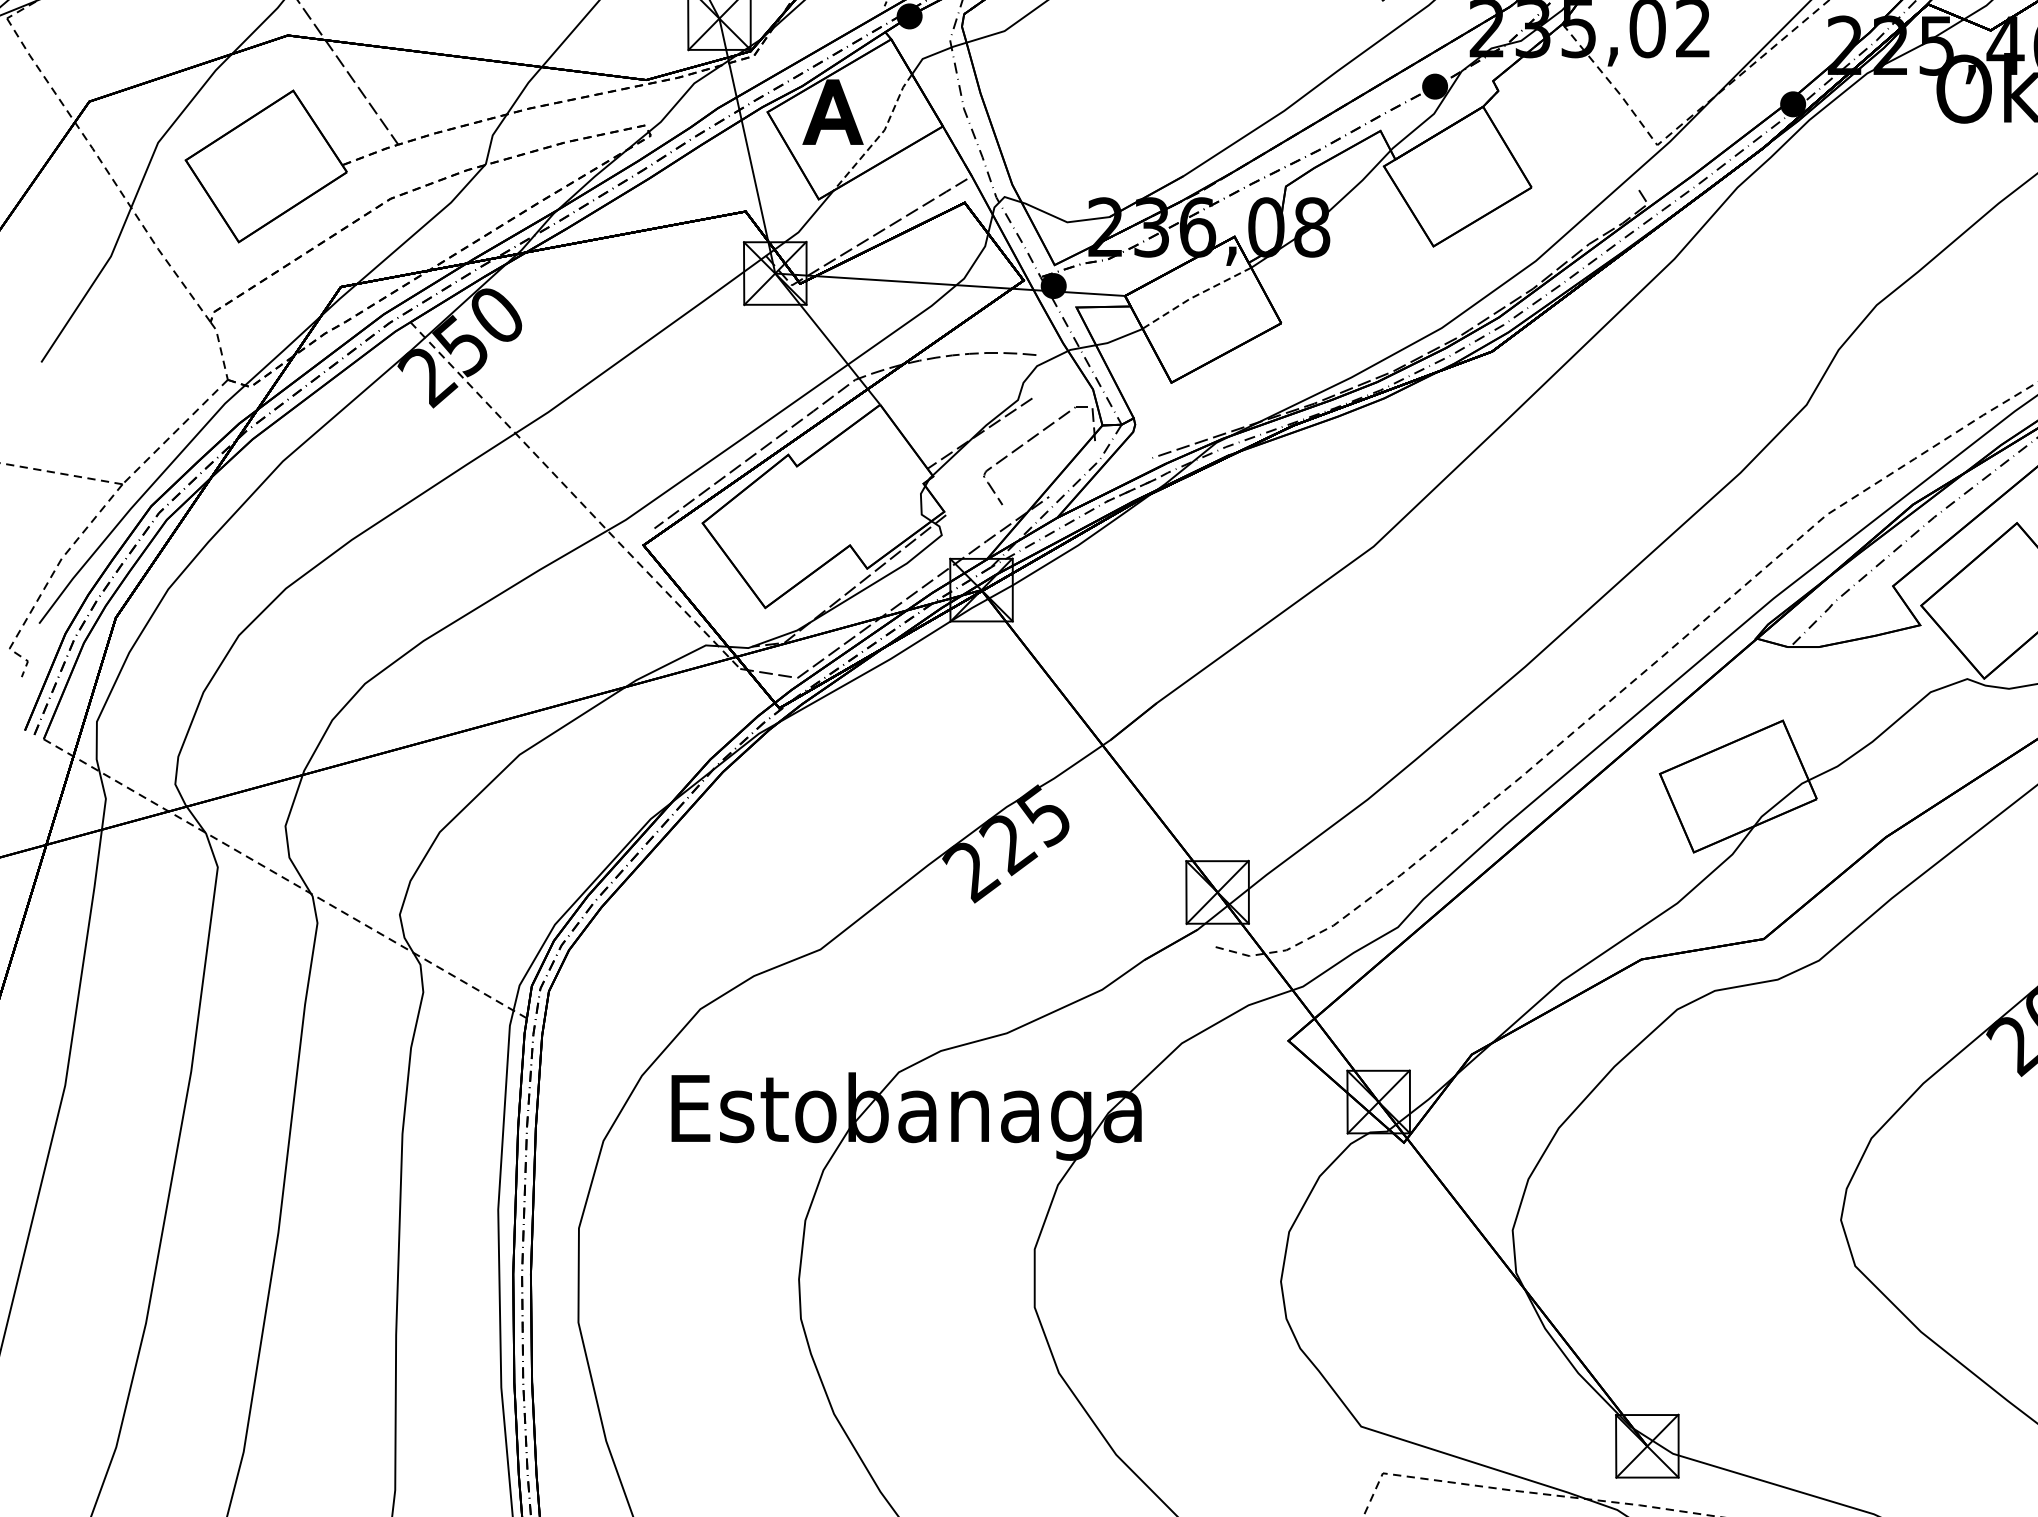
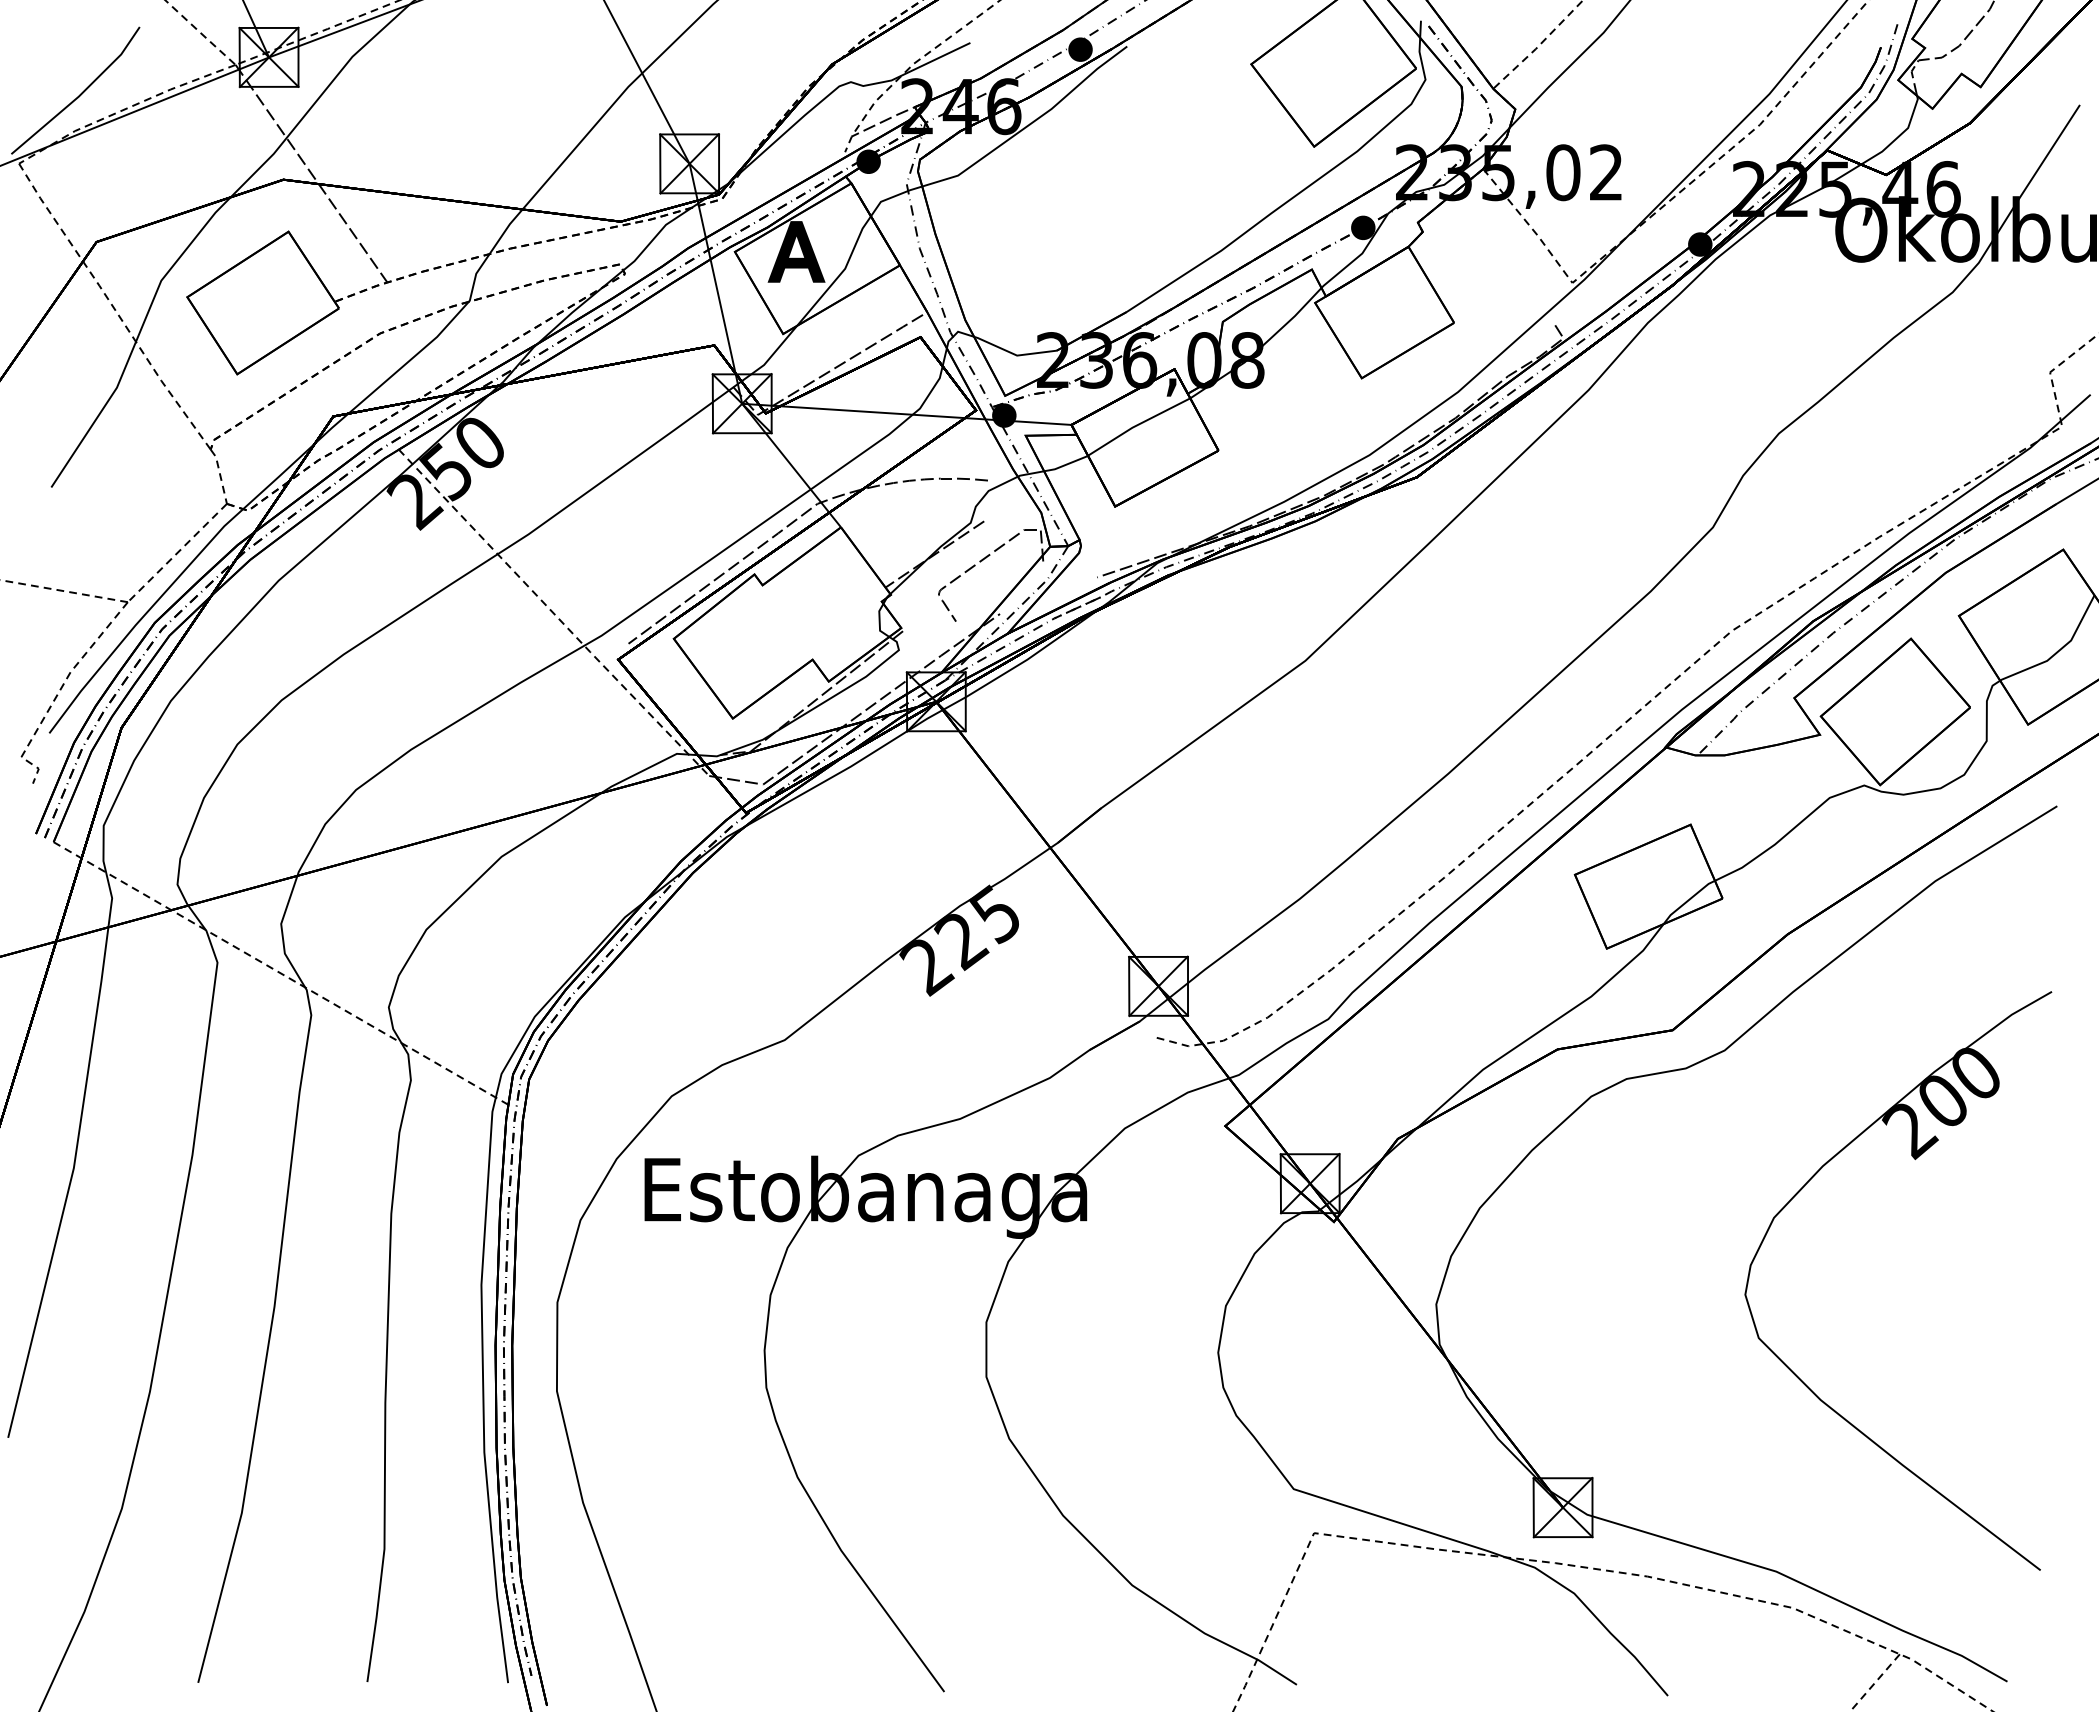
line: (879, 136) -> (840, 274), dashed -> solid
line: (1194, 296) -> (1136, 425), dashed -> solid

